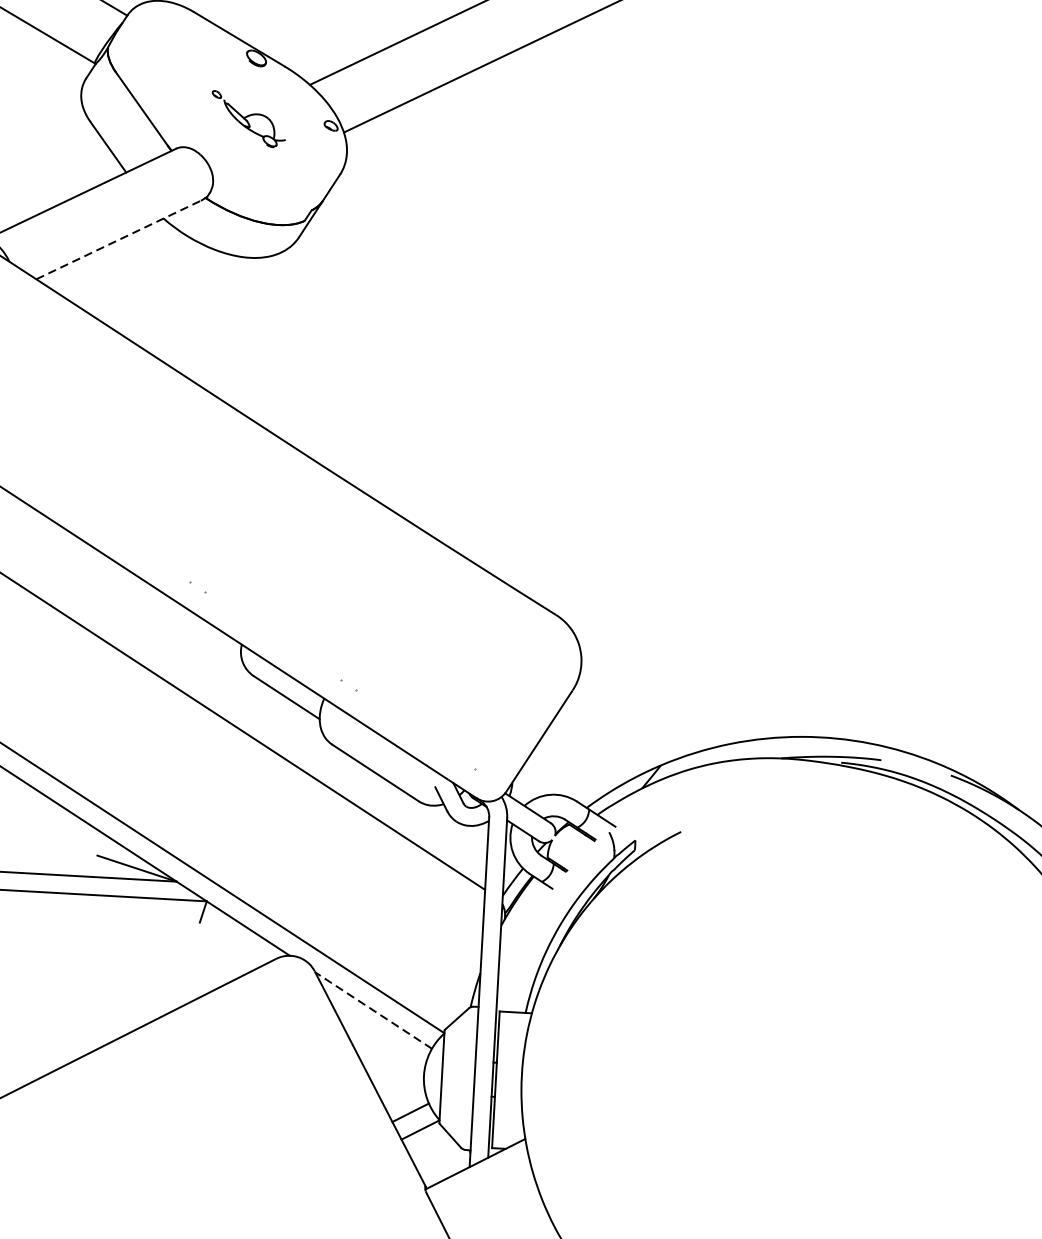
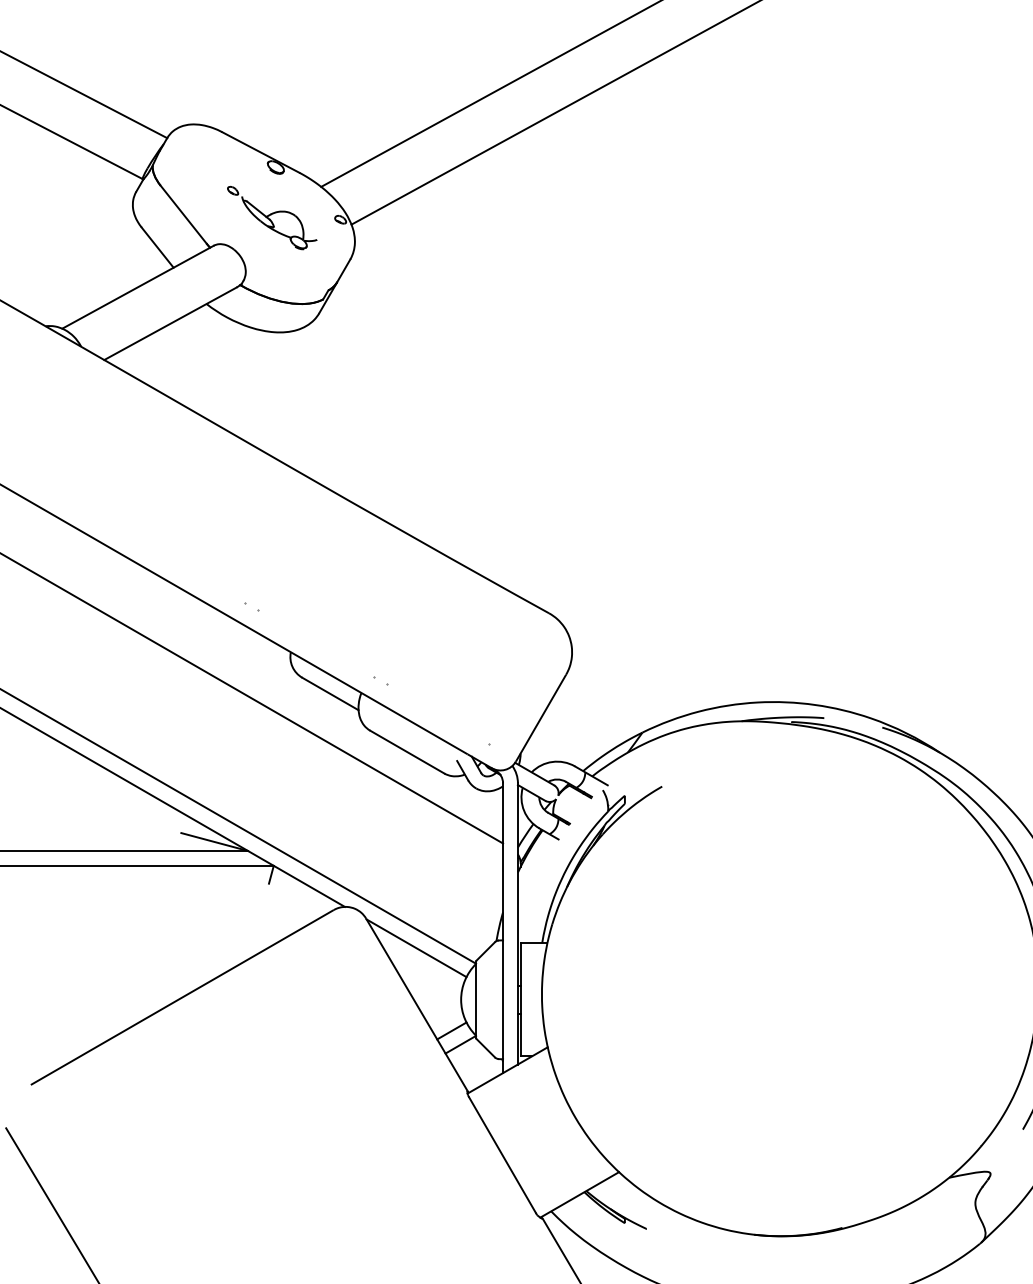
part: (248, 119) -> (272, 218), size x1.43
line: (118, 239) -> (170, 323), dashed -> solid
line: (373, 1010) -> (416, 948), dashed -> solid

